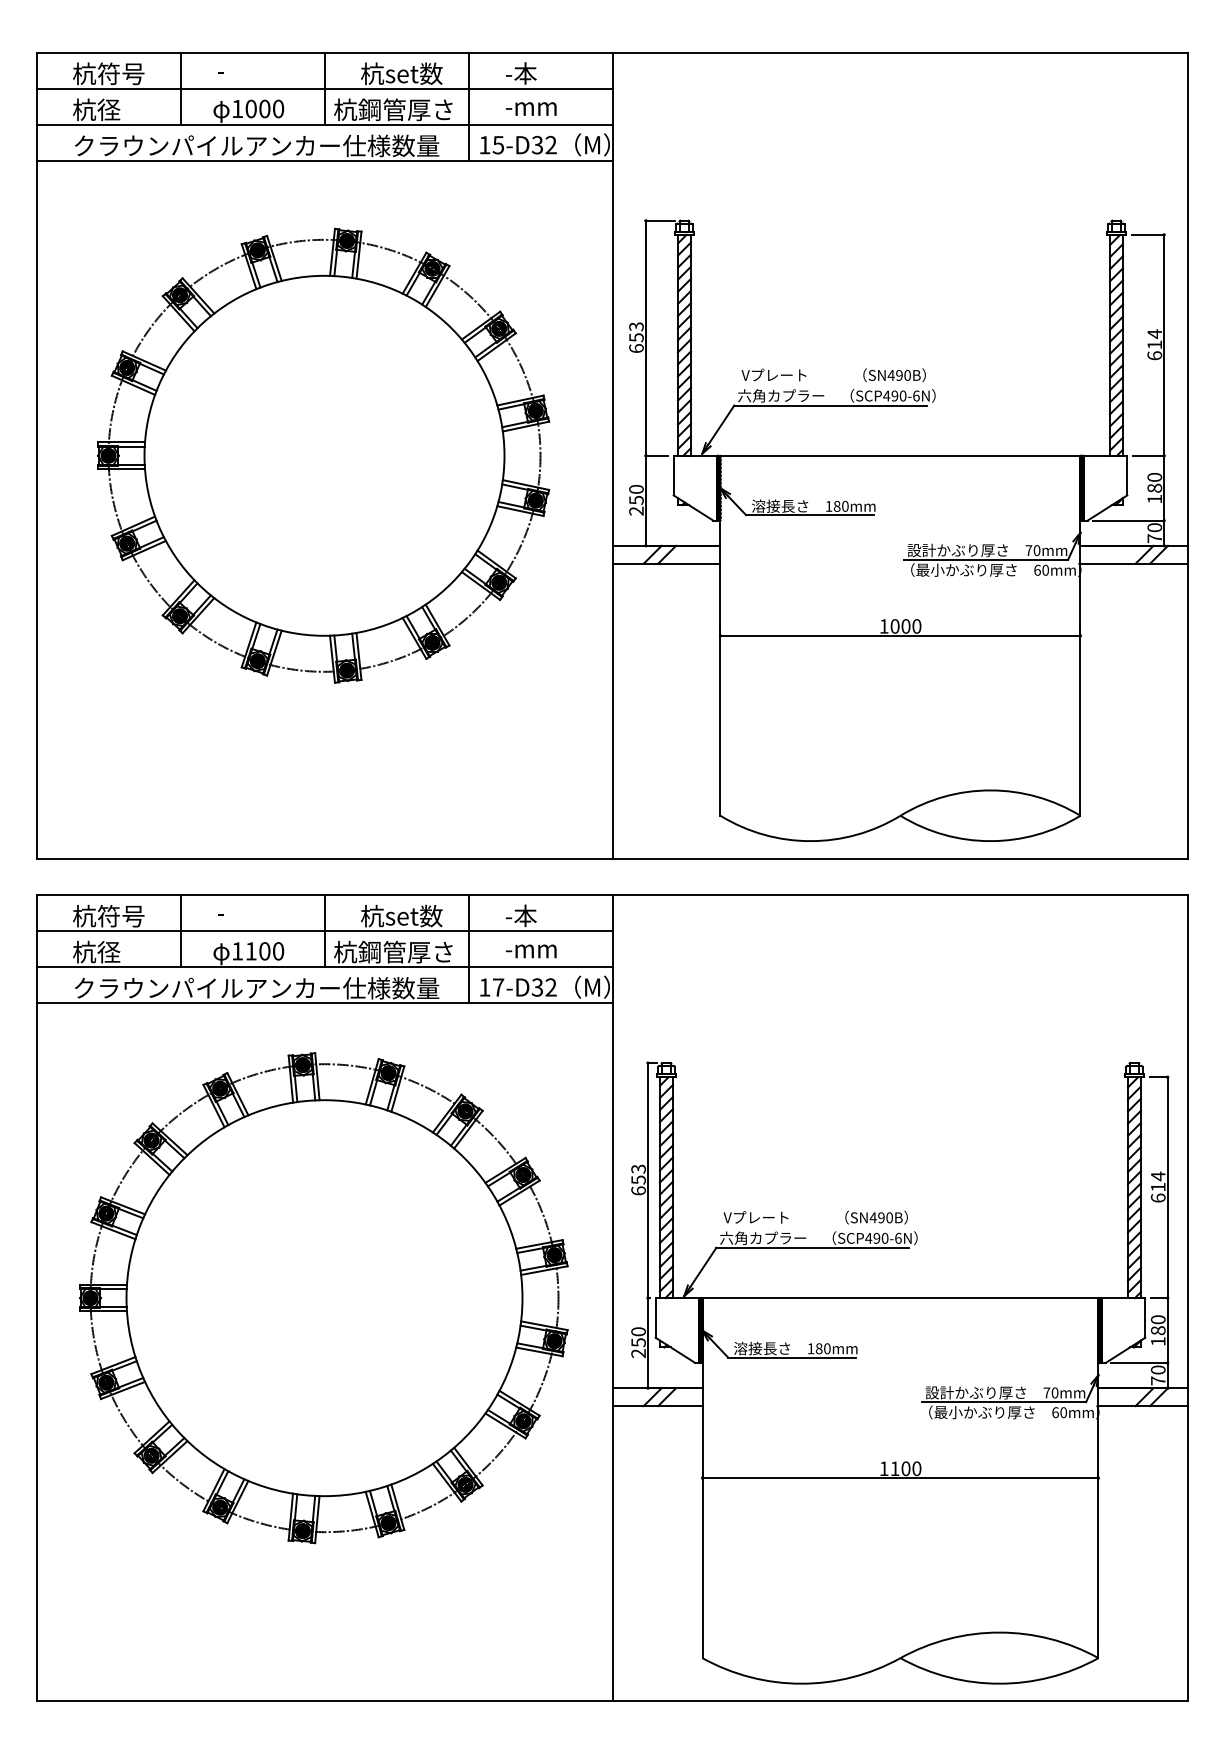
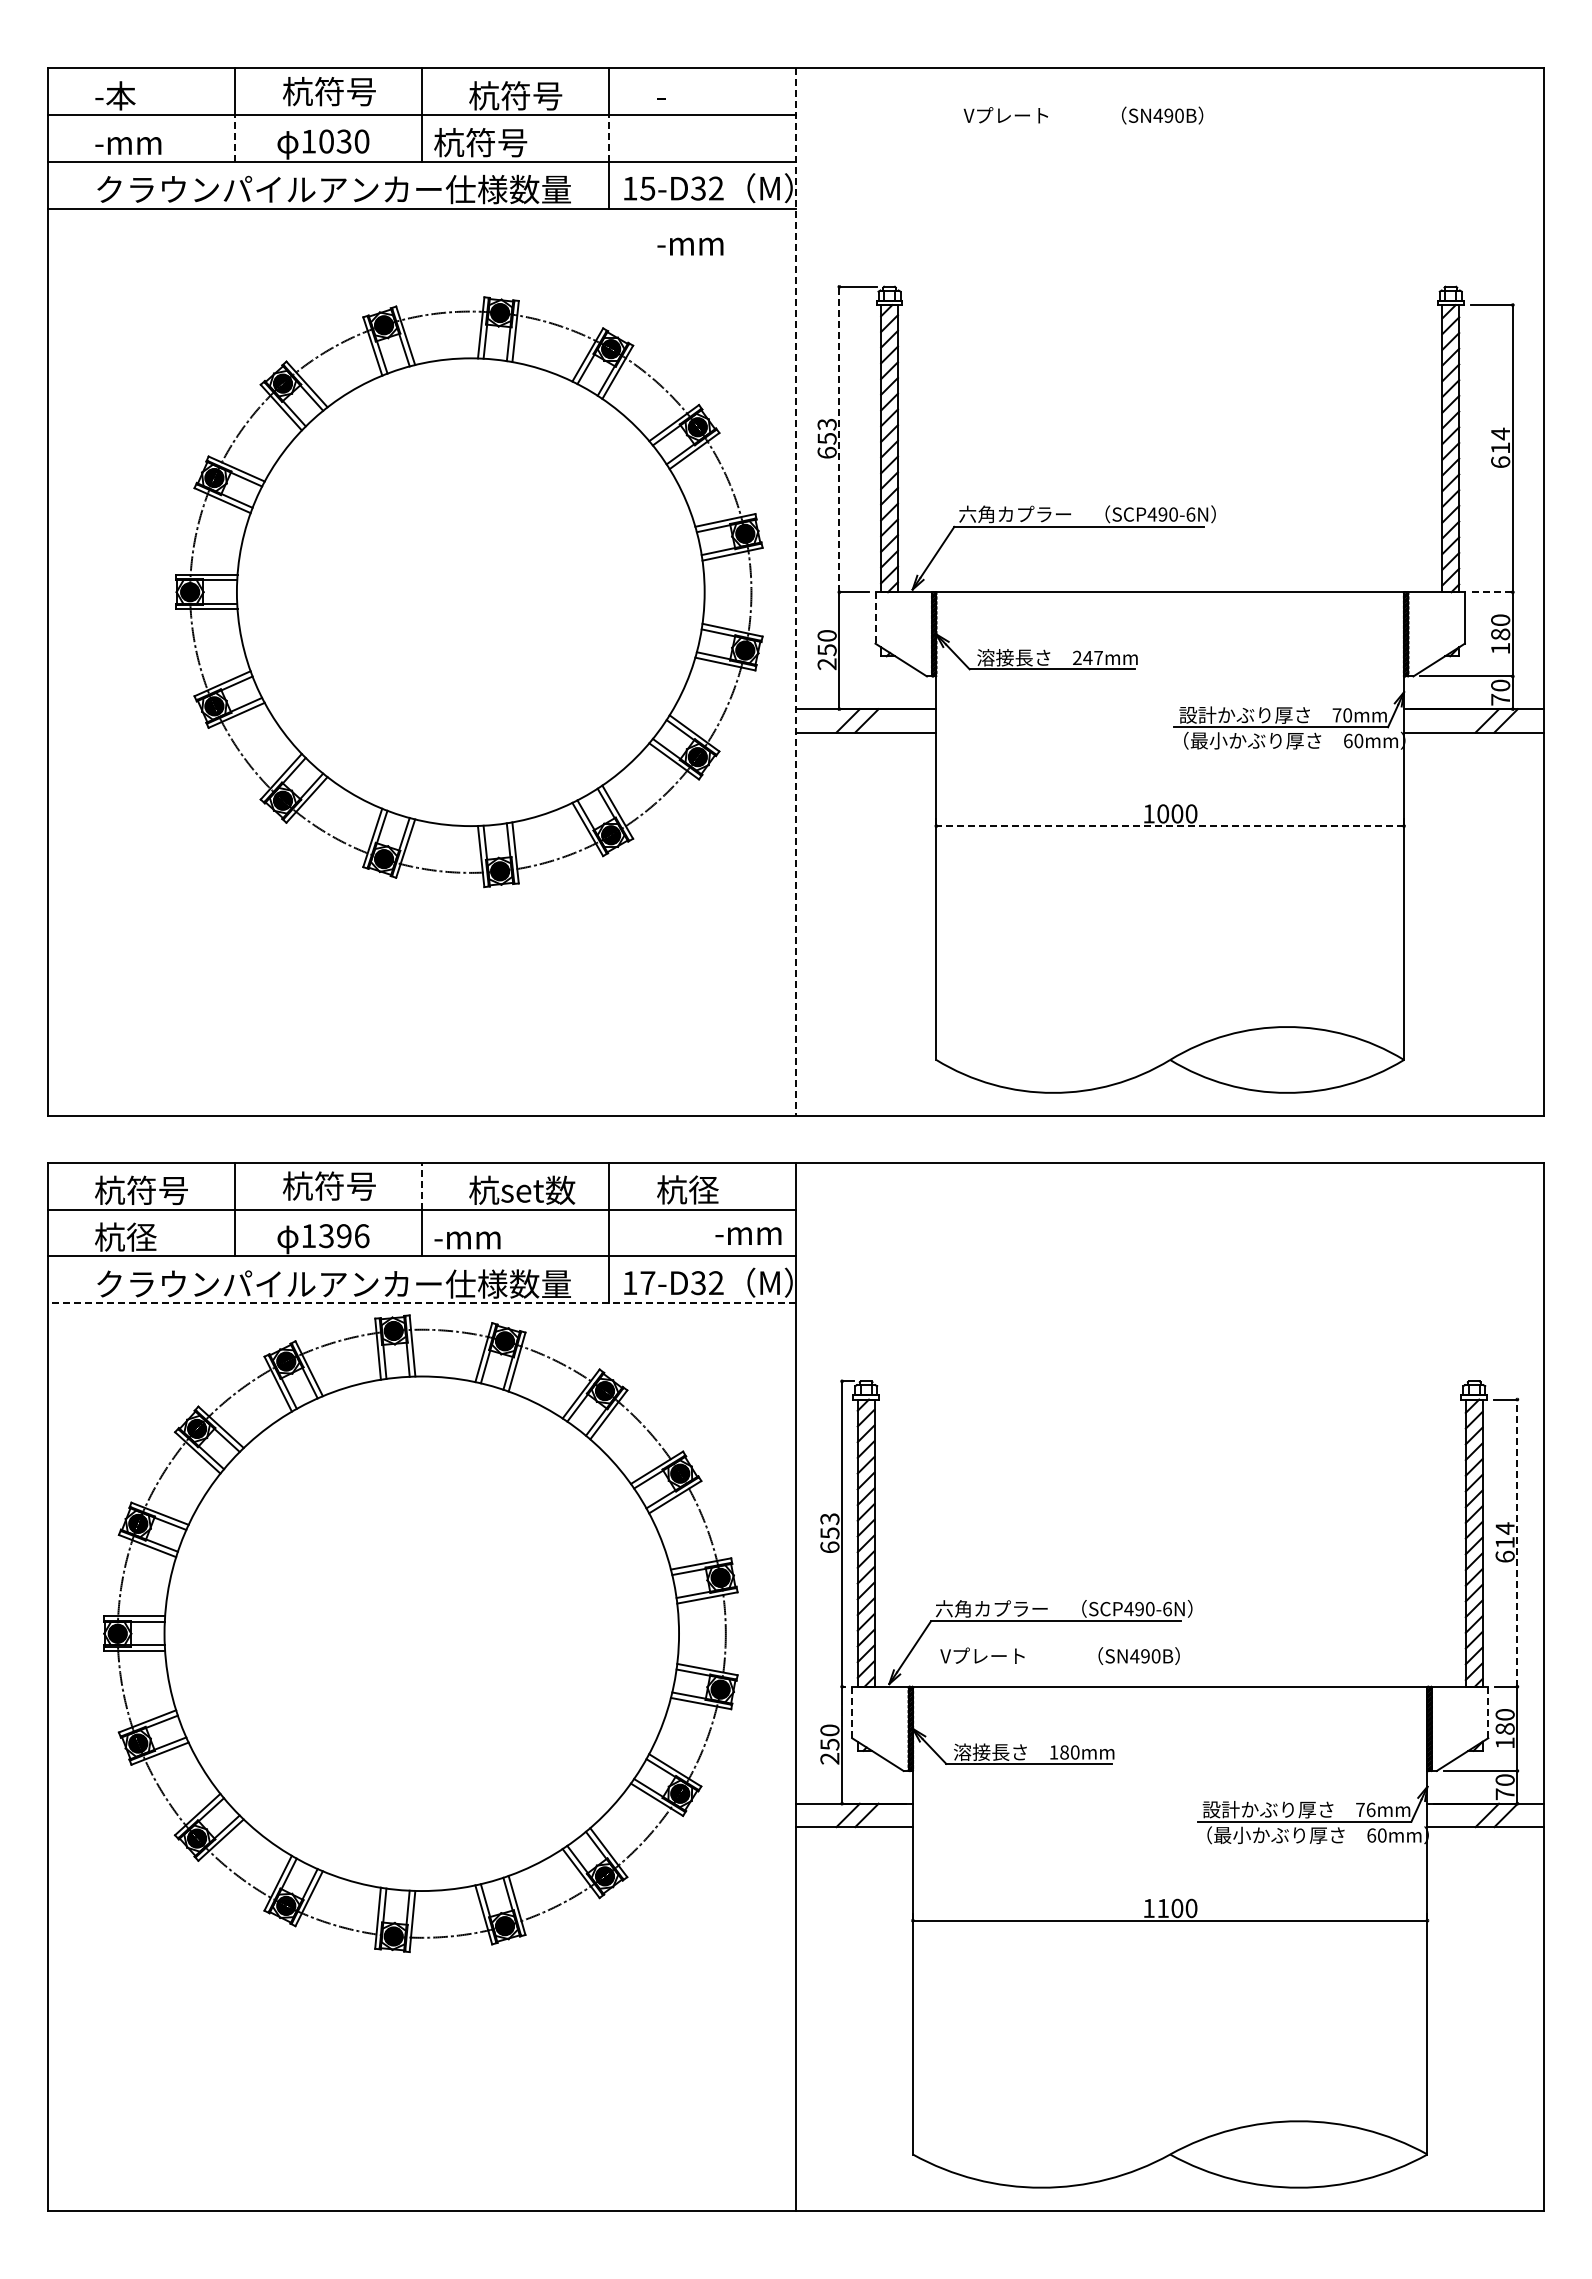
text: (252, 70) -> (328, 91), - -> 杭符号
text: (108, 73) -> (141, 95), 杭符号 -> -本
text: (414, 73) -> (538, 95), 杭set数 -> 杭符号
text: (521, 73) -> (677, 95), -本 -> -
line: (180, 106) -> (234, 138), solid -> dashed
line: (468, 106) -> (608, 138), solid -> dashed
text: (264, 108) -> (343, 141), 1000 -> 1030
text: (531, 108) -> (690, 246), moved
text: (98, 109) -> (128, 142), 杭径 -> -mm
text: (405, 109) -> (526, 142), 杭鋼管厚さ -> 杭符号
line: (645, 338) -> (839, 439), solid -> dashed
text: (833, 375) -> (1083, 115), moved
part: (323, 456) -> (469, 592), moved
line: (612, 456) -> (795, 592), solid -> dashed
line: (1148, 456) -> (1492, 592), solid -> dashed
line: (673, 475) -> (875, 617), solid -> dashed
text: (836, 506) -> (1087, 657), 180mm -> 247mm
line: (900, 636) -> (1170, 826), solid -> dashed
text: (252, 912) -> (328, 1185), - -> 杭符号
line: (324, 912) -> (421, 1185), solid -> dashed
text: (528, 915) -> (687, 1189), -本 -> 杭径
text: (531, 950) -> (748, 1235), moved
text: (265, 951) -> (344, 1236), 1100 -> 1396
text: (393, 951) -> (511, 1236), 杭鋼管厚さ -> -mm
line: (324, 1003) -> (421, 1303), solid -> dashed
line: (1167, 1187) -> (1517, 1543), solid -> dashed
text: (815, 1217) -> (1059, 1655), moved
part: (323, 1297) -> (420, 1633), moved
line: (655, 1317) -> (852, 1712), solid -> dashed
line: (1145, 1317) -> (1488, 1712), solid -> dashed
text: (1054, 1392) -> (1370, 1809), 70mm -> 76mm

